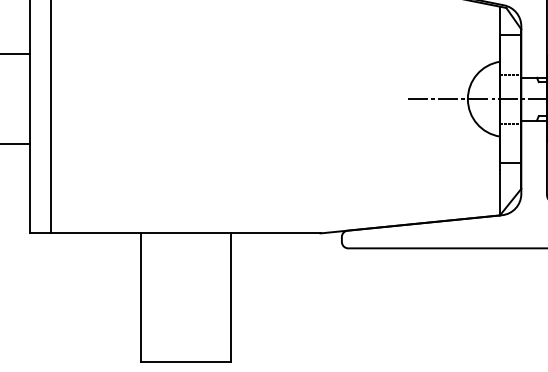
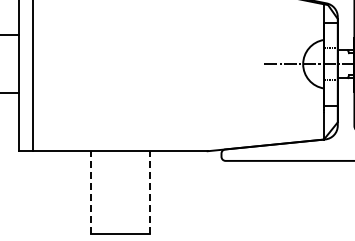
line: (141, 297) -> (91, 192), solid -> dashed
line: (230, 297) -> (149, 192), solid -> dashed

